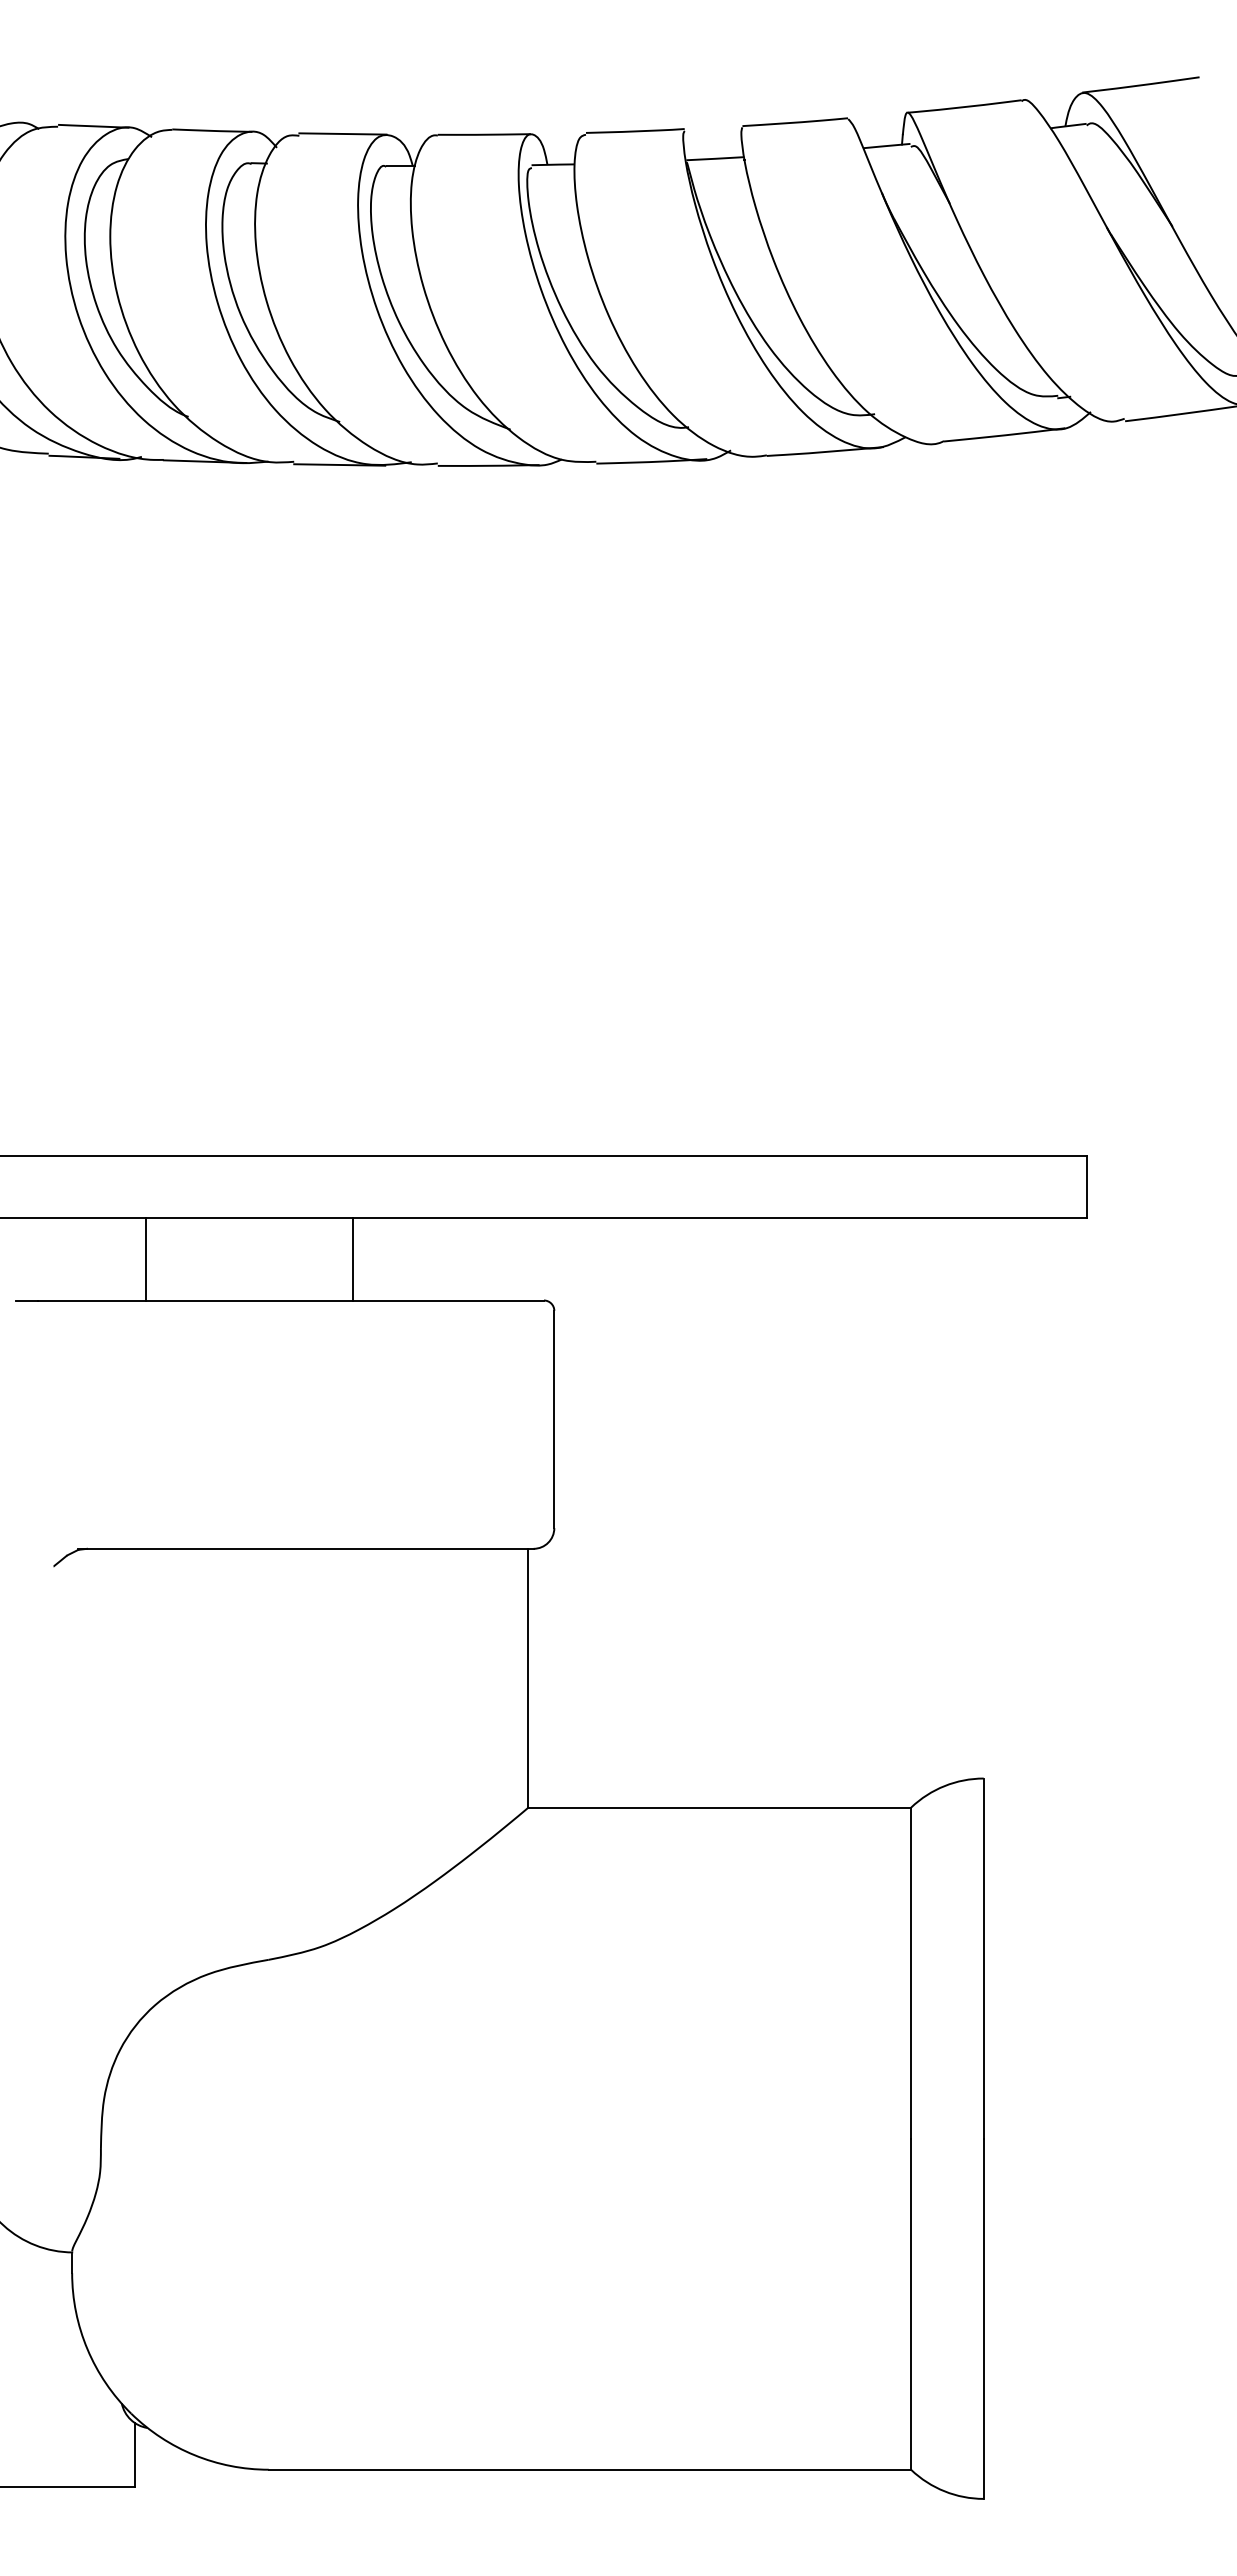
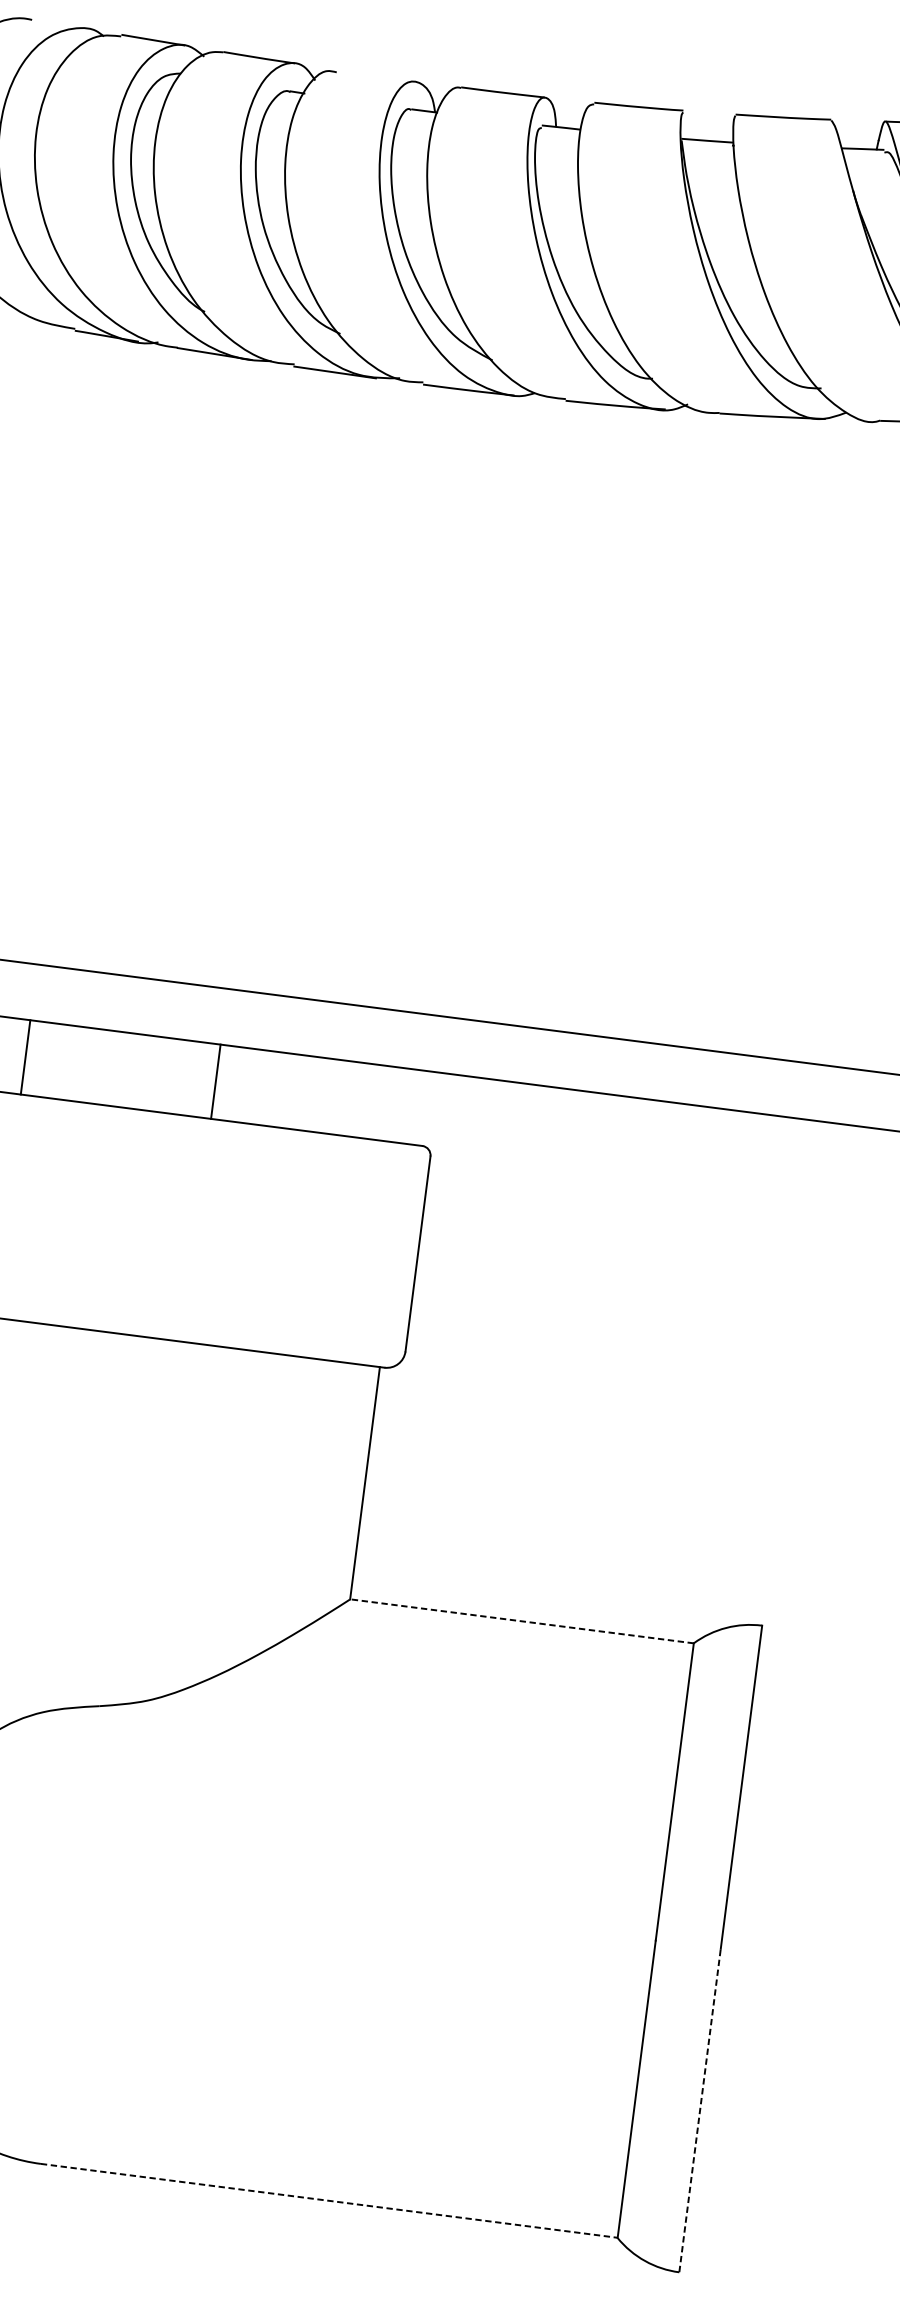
line: (342, 133) -> (375, 75), removed
line: (145, 1258) -> (25, 1056), moved
line: (352, 1258) -> (215, 1081), moved
line: (719, 1807) -> (521, 1621), solid -> dashed
line: (983, 2318) -> (699, 2110), solid -> dashed
line: (590, 2469) -> (329, 2200), solid -> dashed

